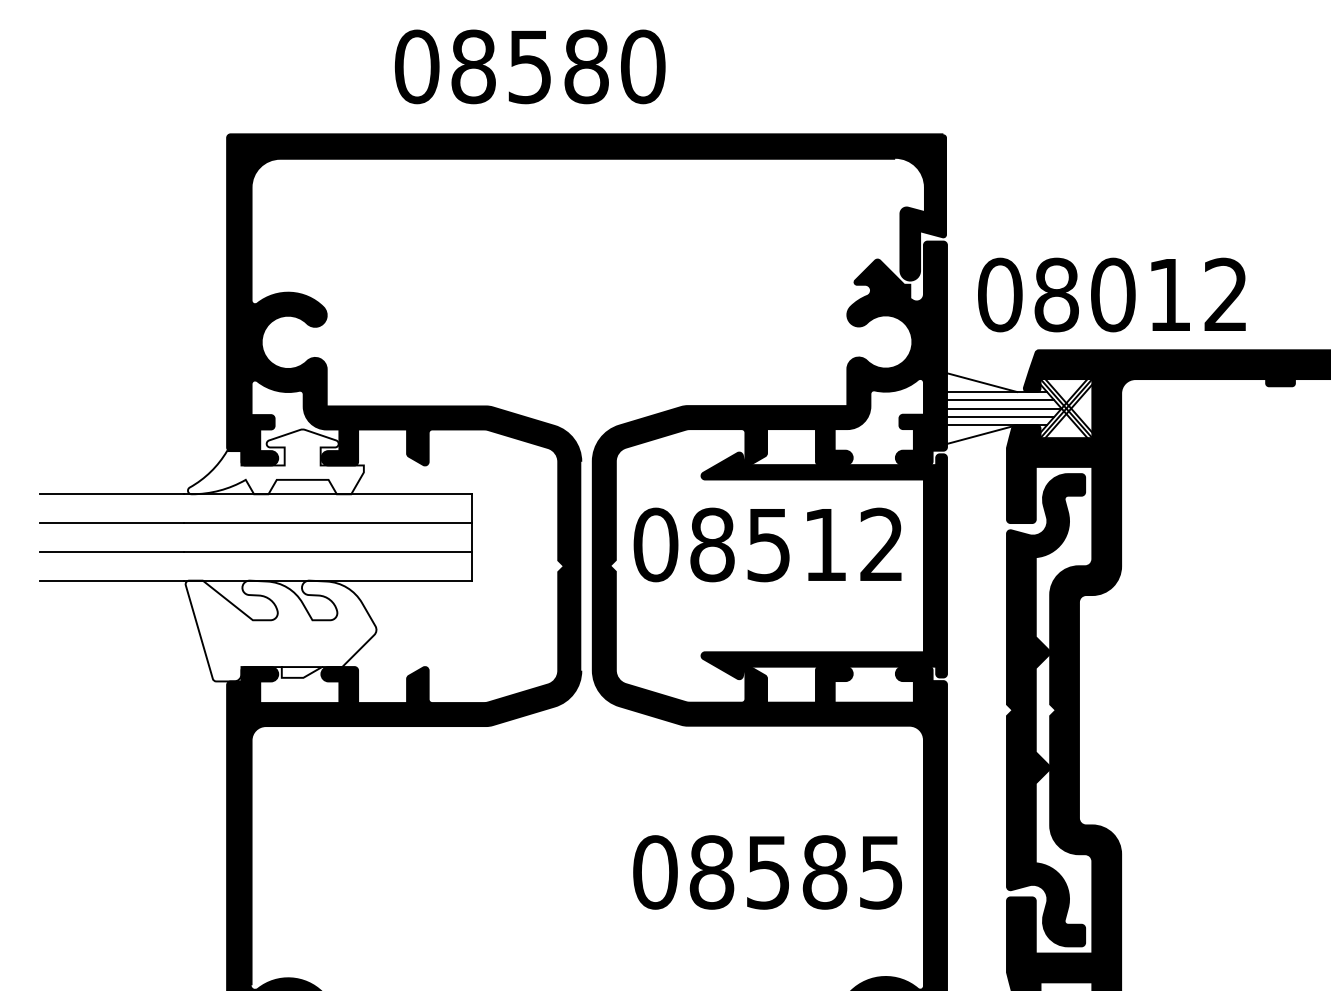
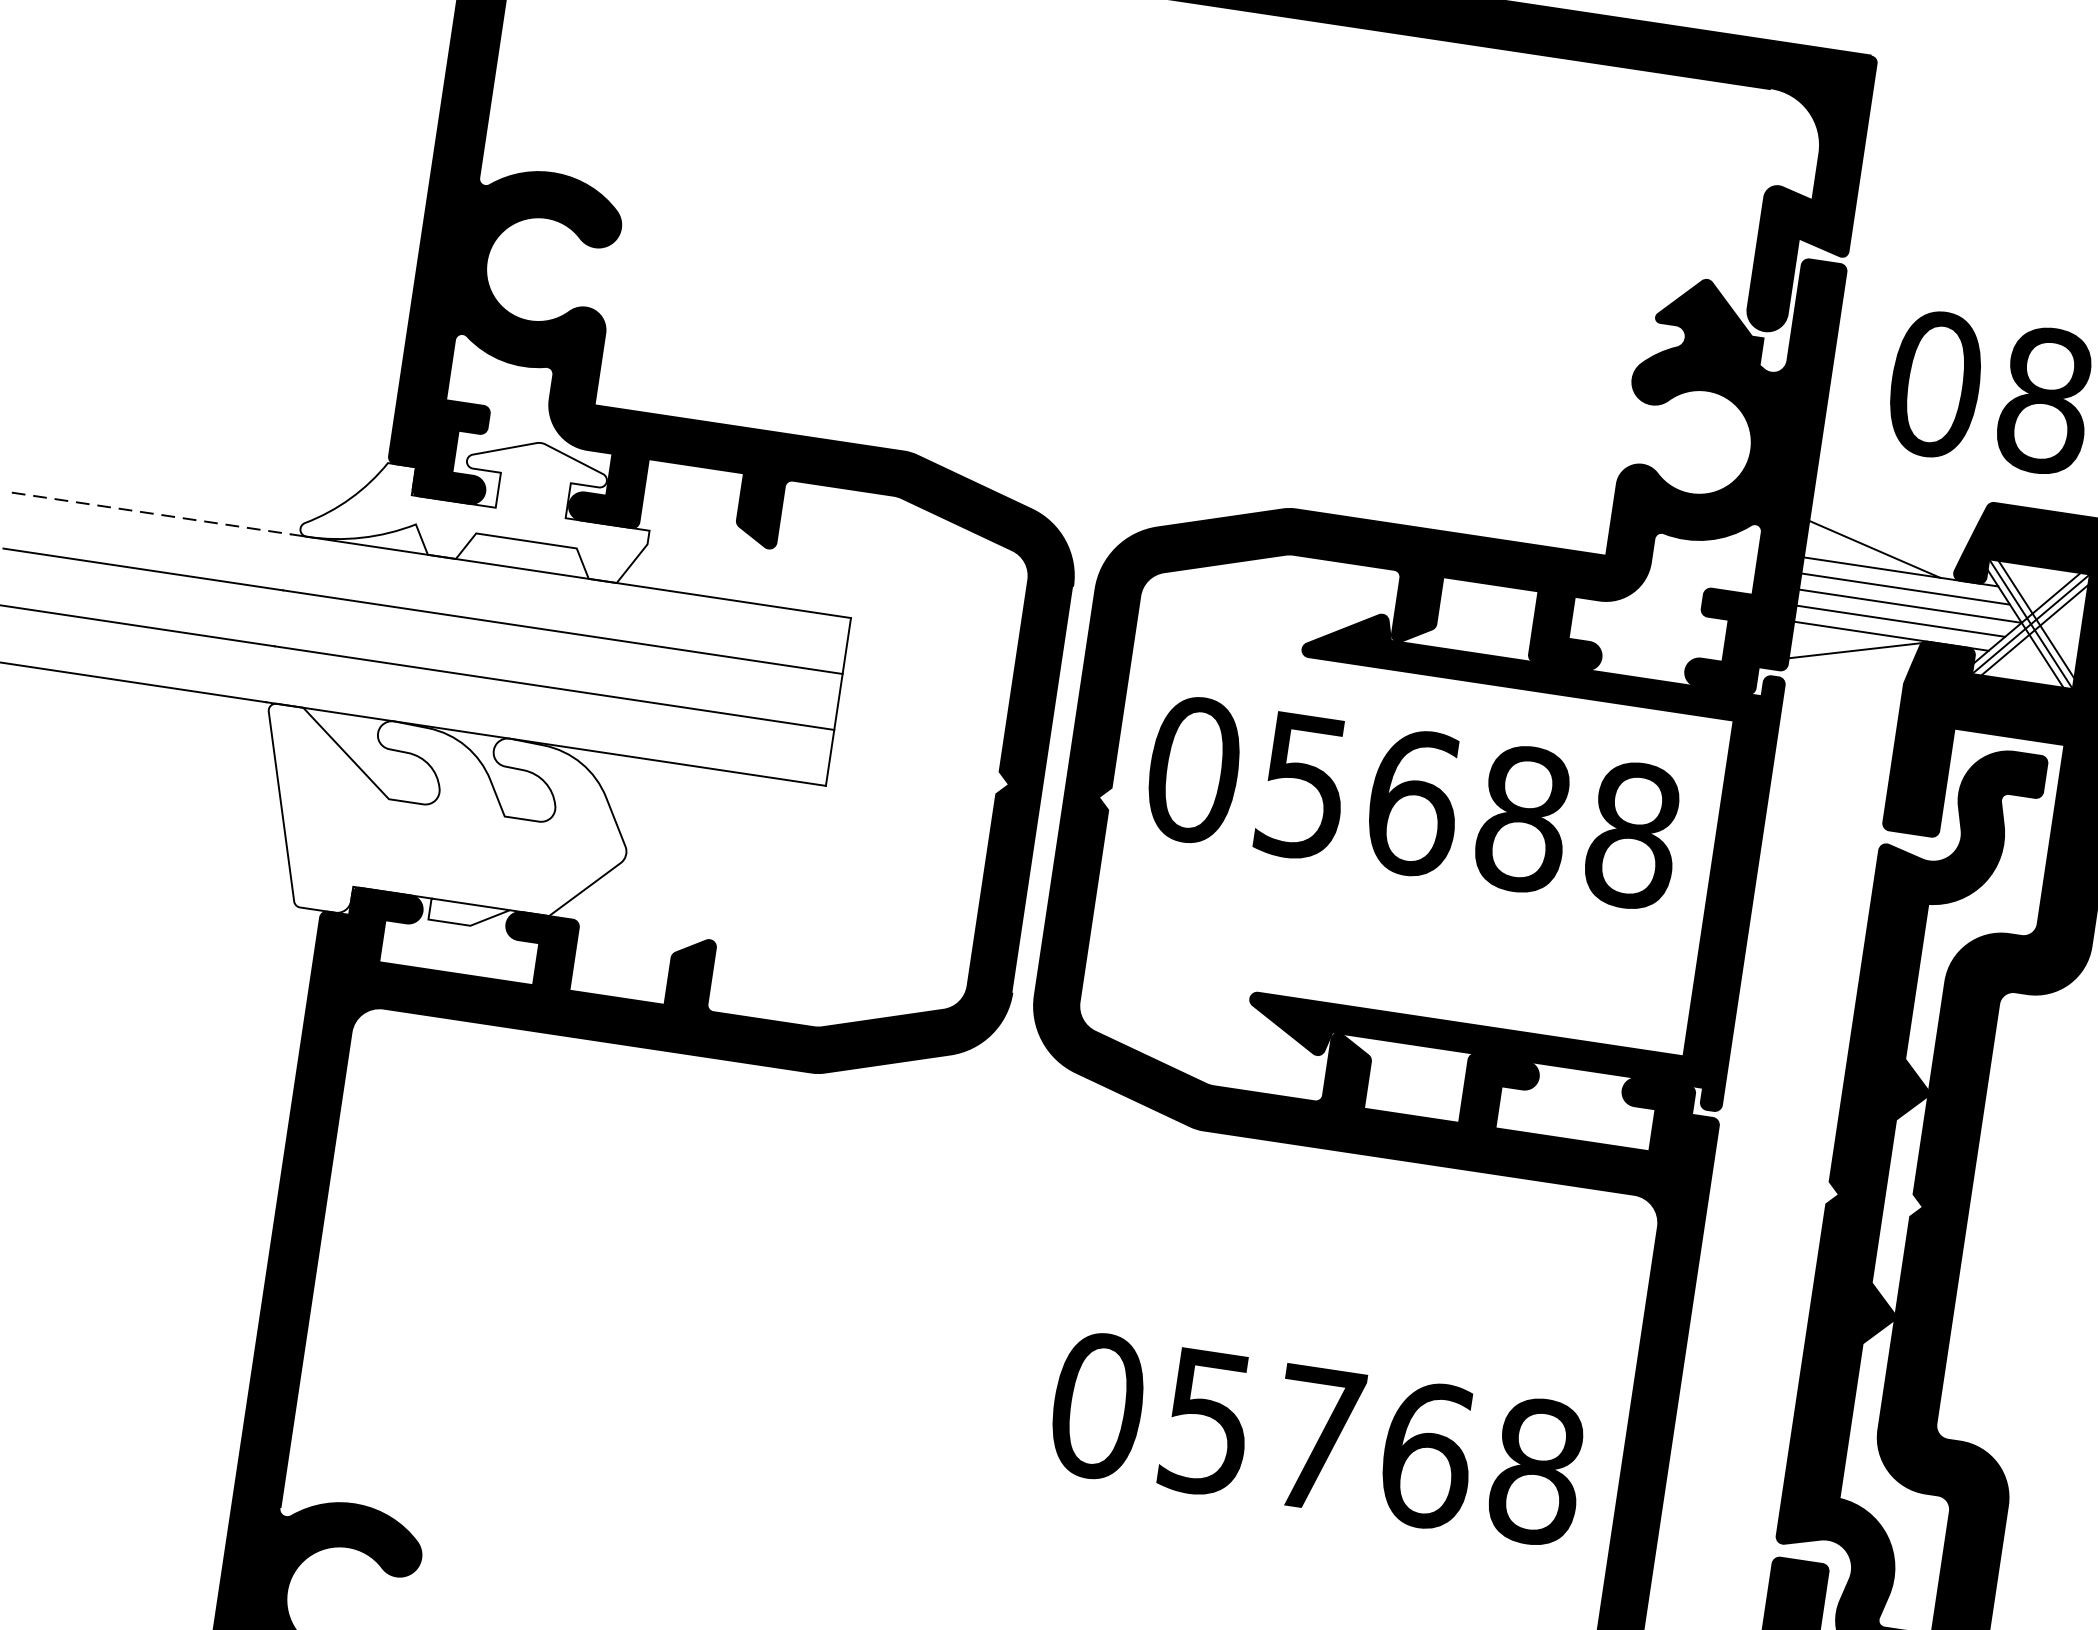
line: (111, 494) -> (150, 513), solid -> dashed
text: (797, 544) -> (1469, 810), 08512 -> 05688
text: (796, 872) -> (1371, 1447), 08585 -> 05768

